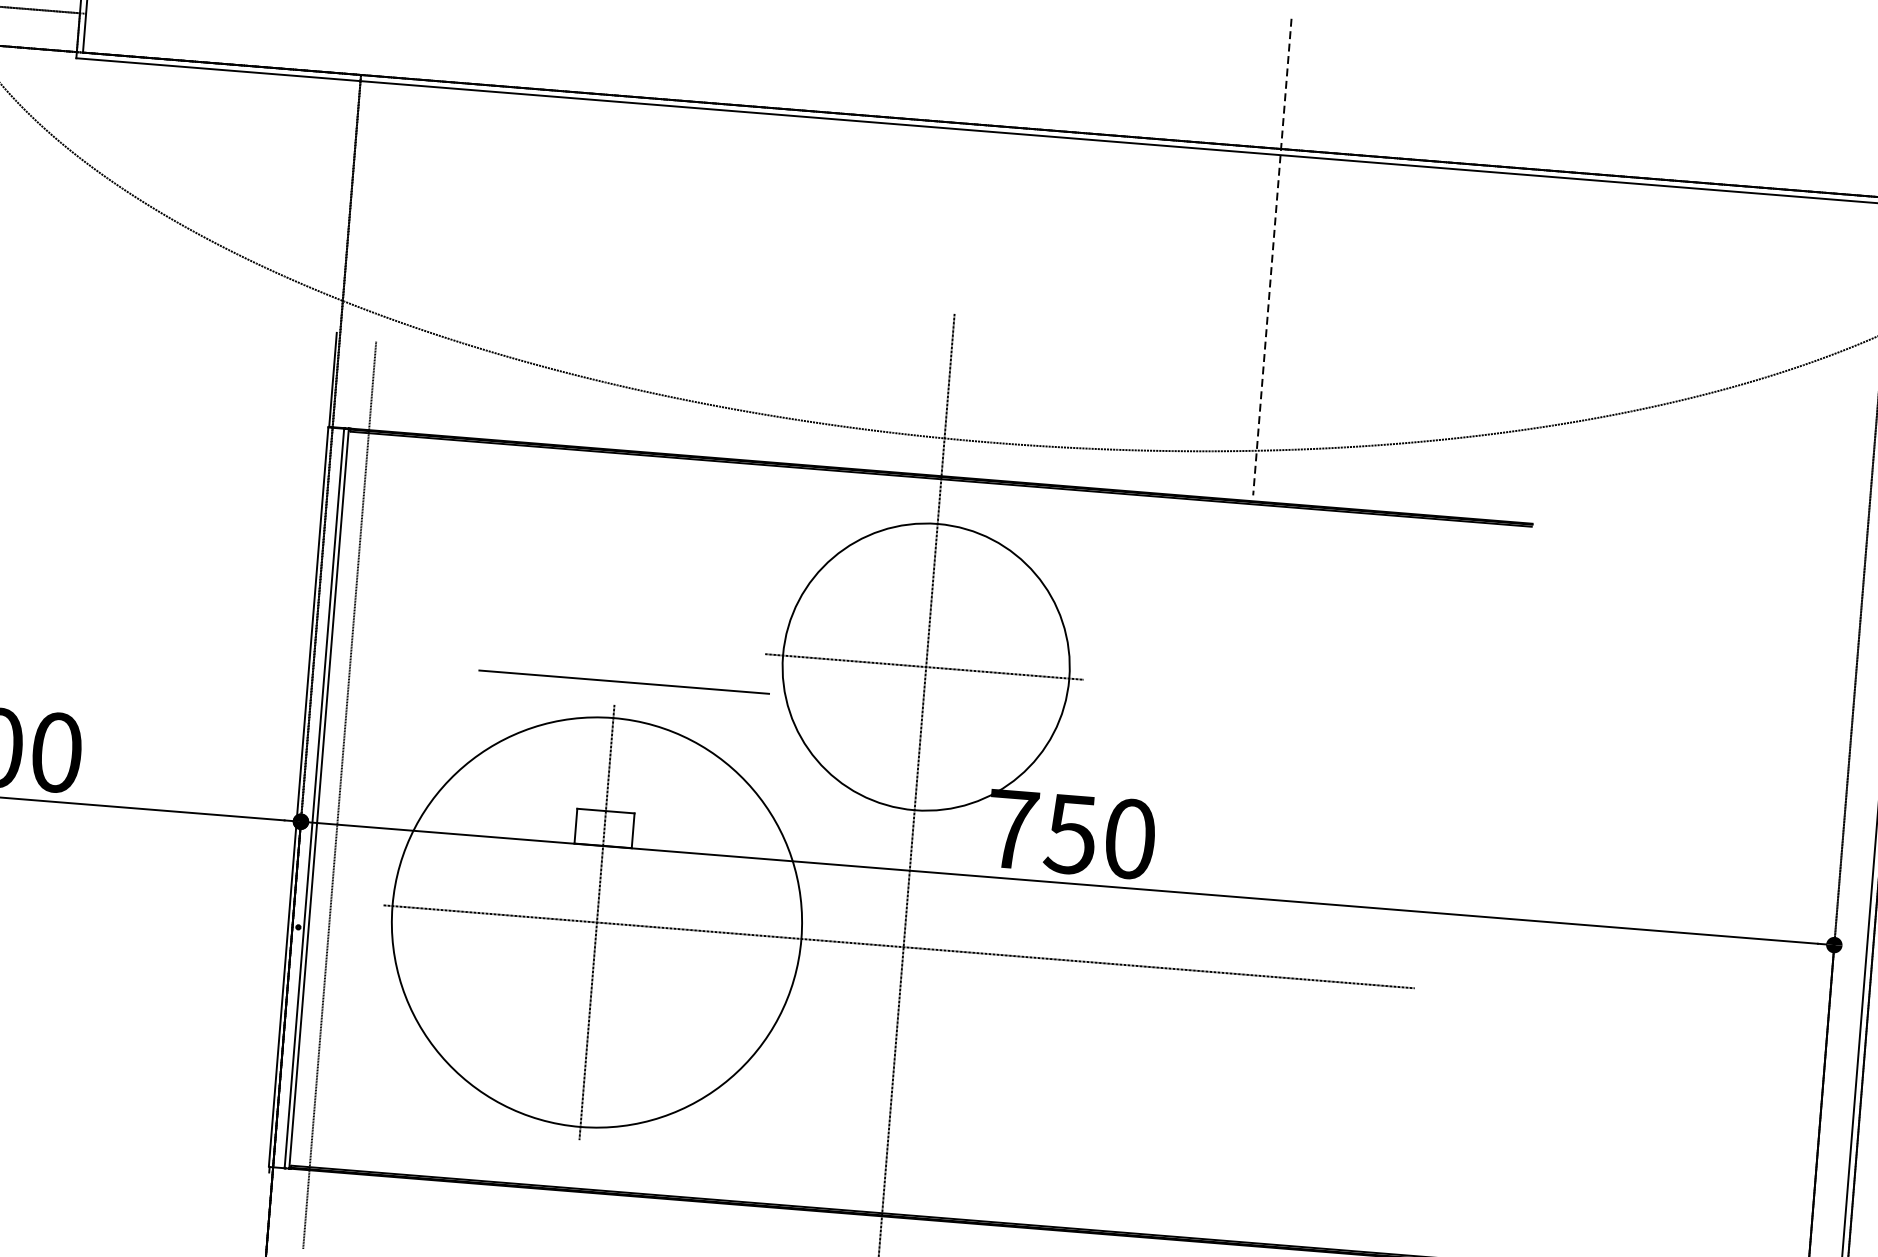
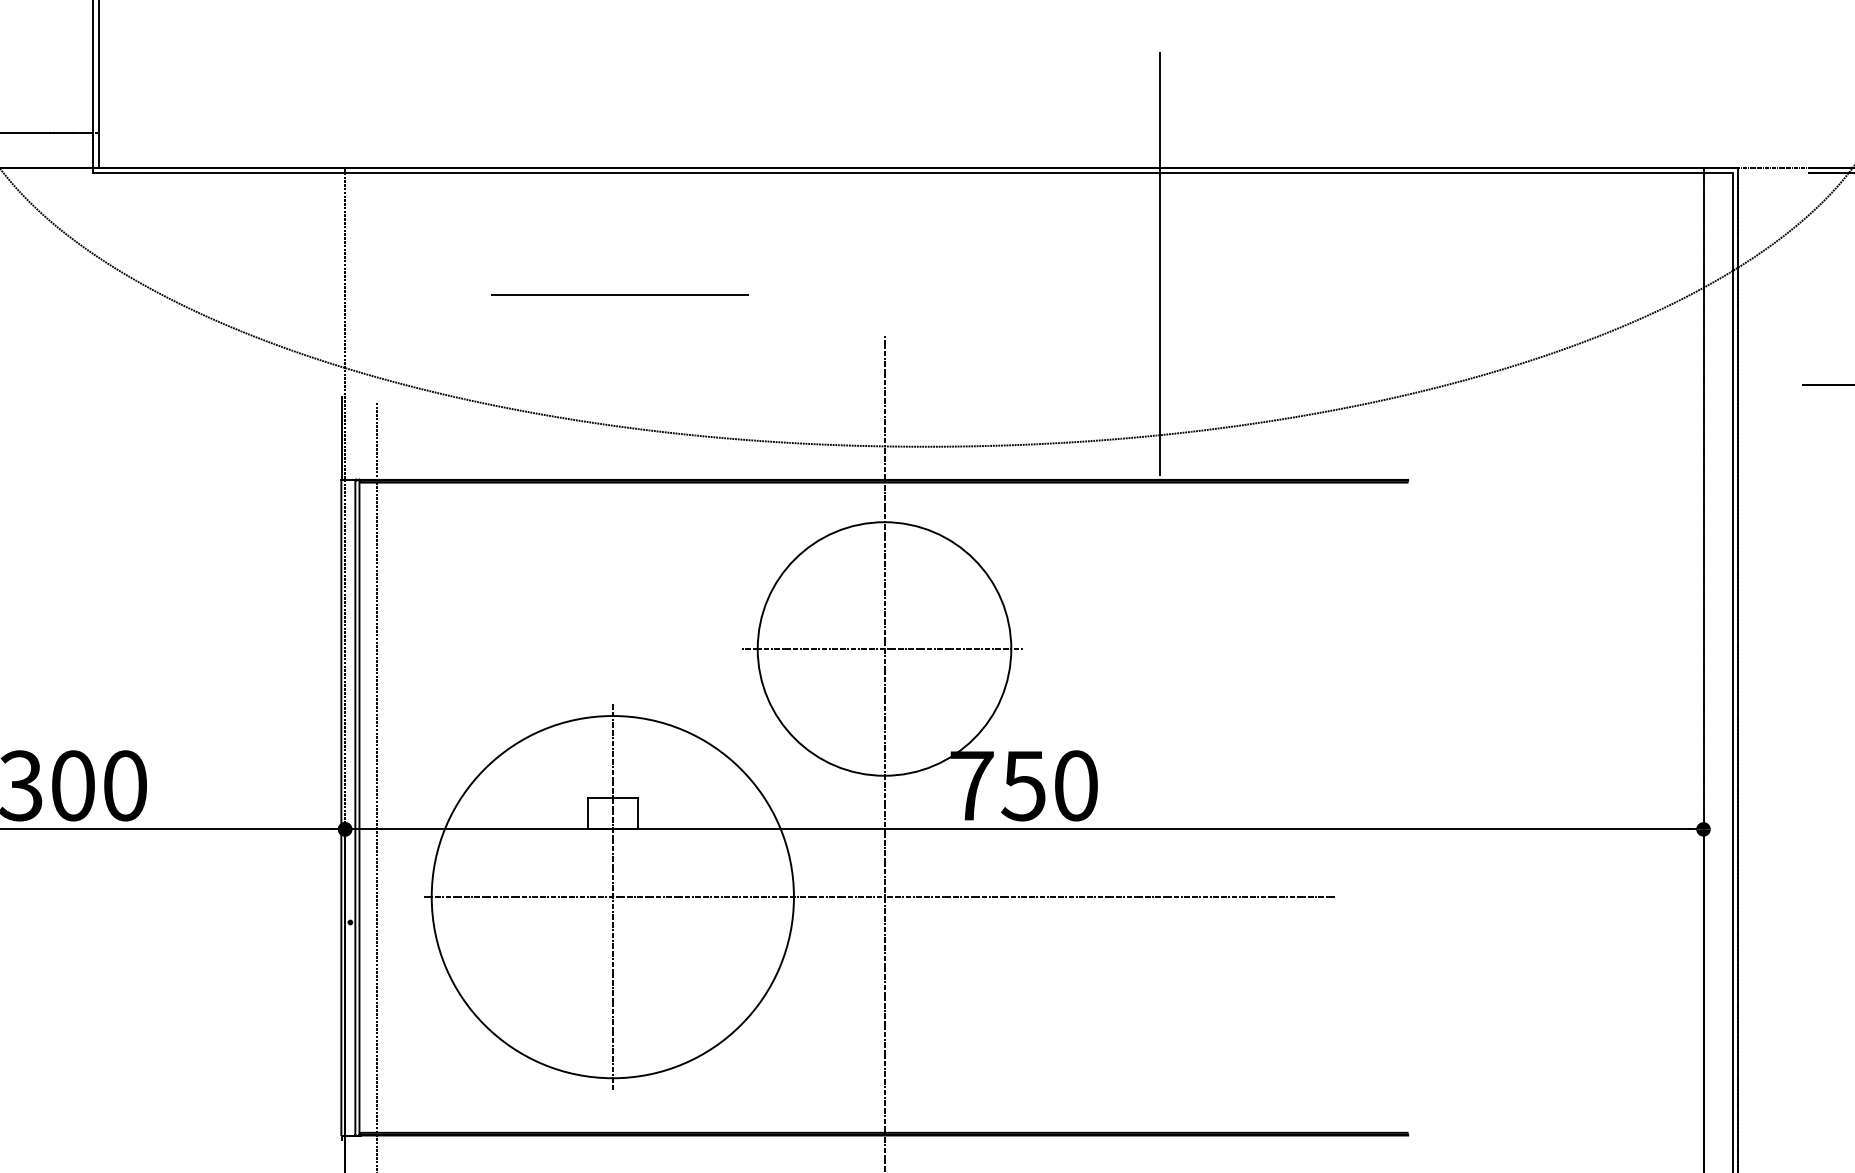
line: (1272, 258) -> (1160, 264), dashed -> solid
line: (623, 681) -> (619, 294), moved

